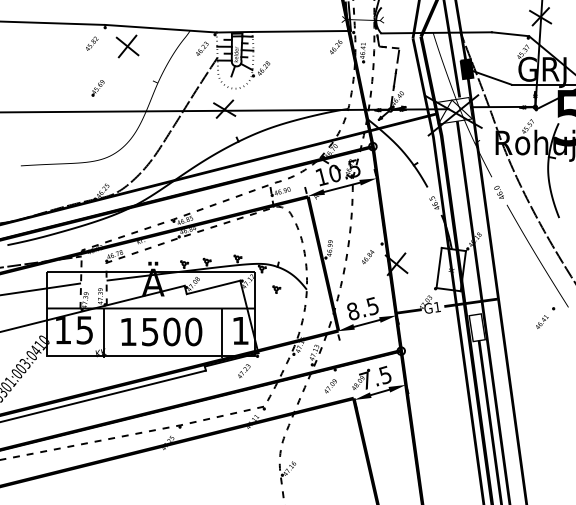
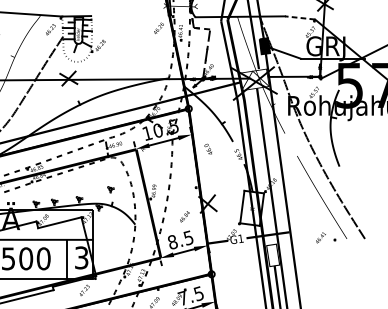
line: (300, 31) -> (130, 15), removed
line: (510, 34) -> (300, 18), solid -> dashed
text: (498, 192) -> (207, 149), moved
text: (368, 257) -> (185, 217), moved
part: (276, 289) -> (110, 189), moved
text: (542, 321) -> (321, 237), moved
text: (240, 330) -> (81, 257), 1 -> 3

